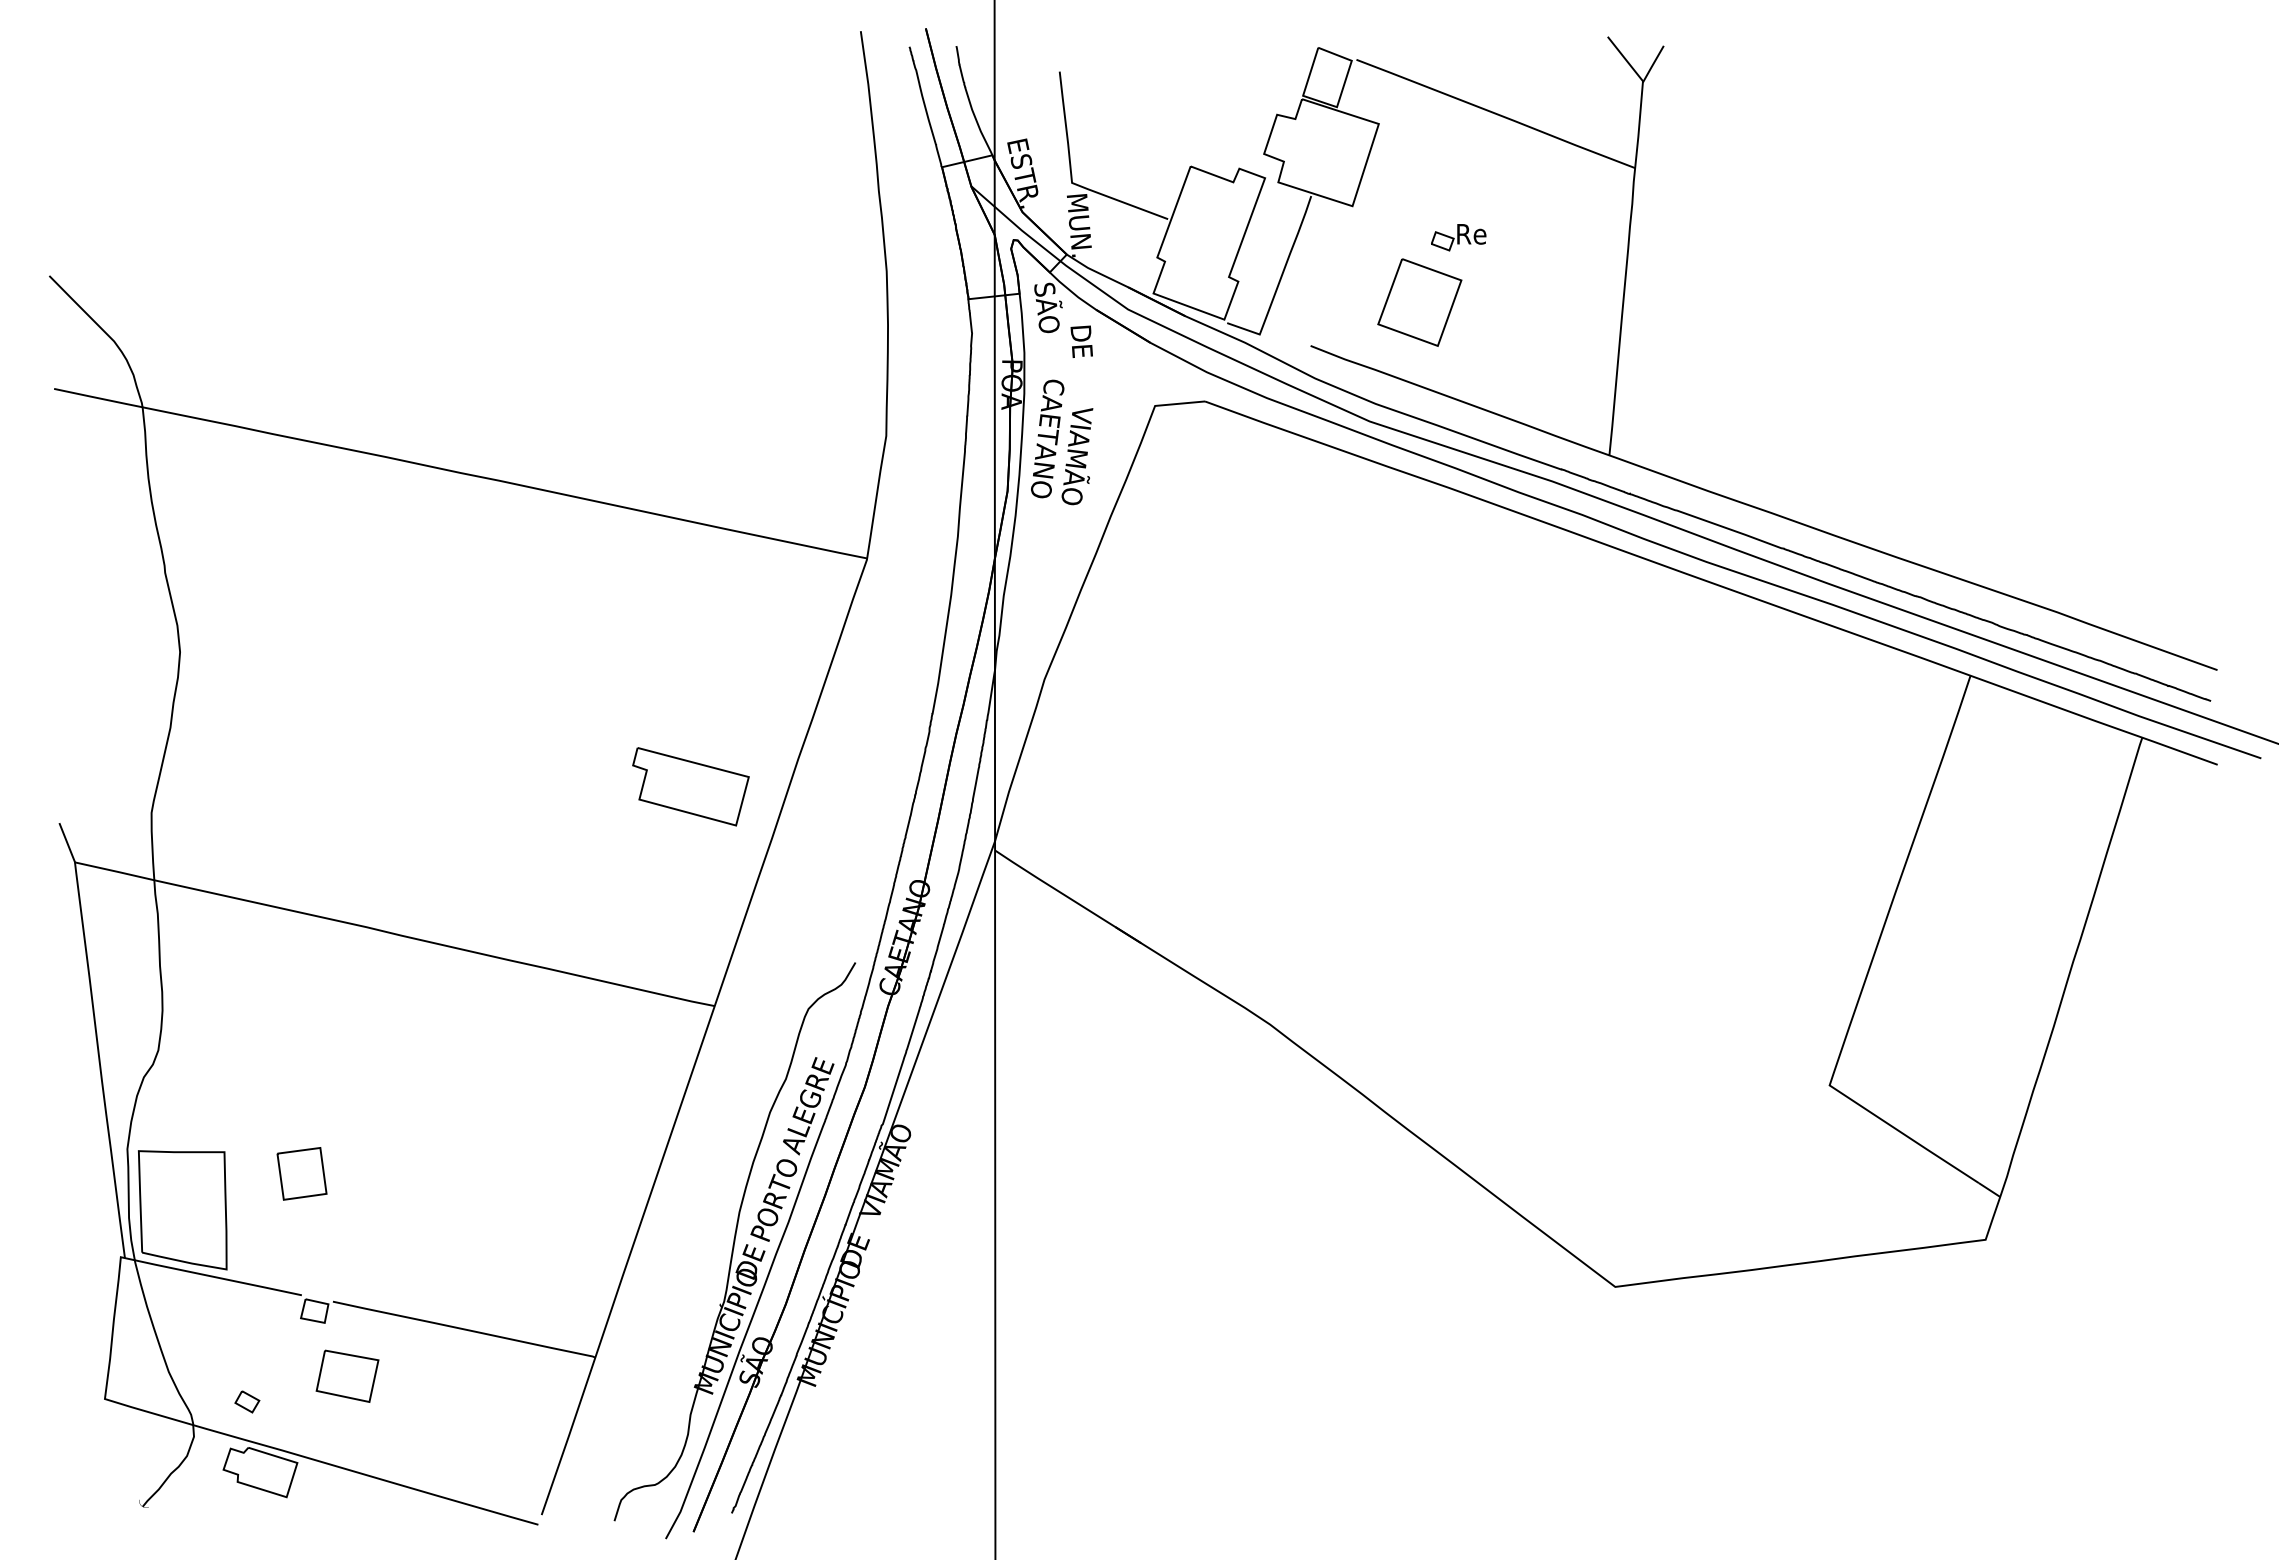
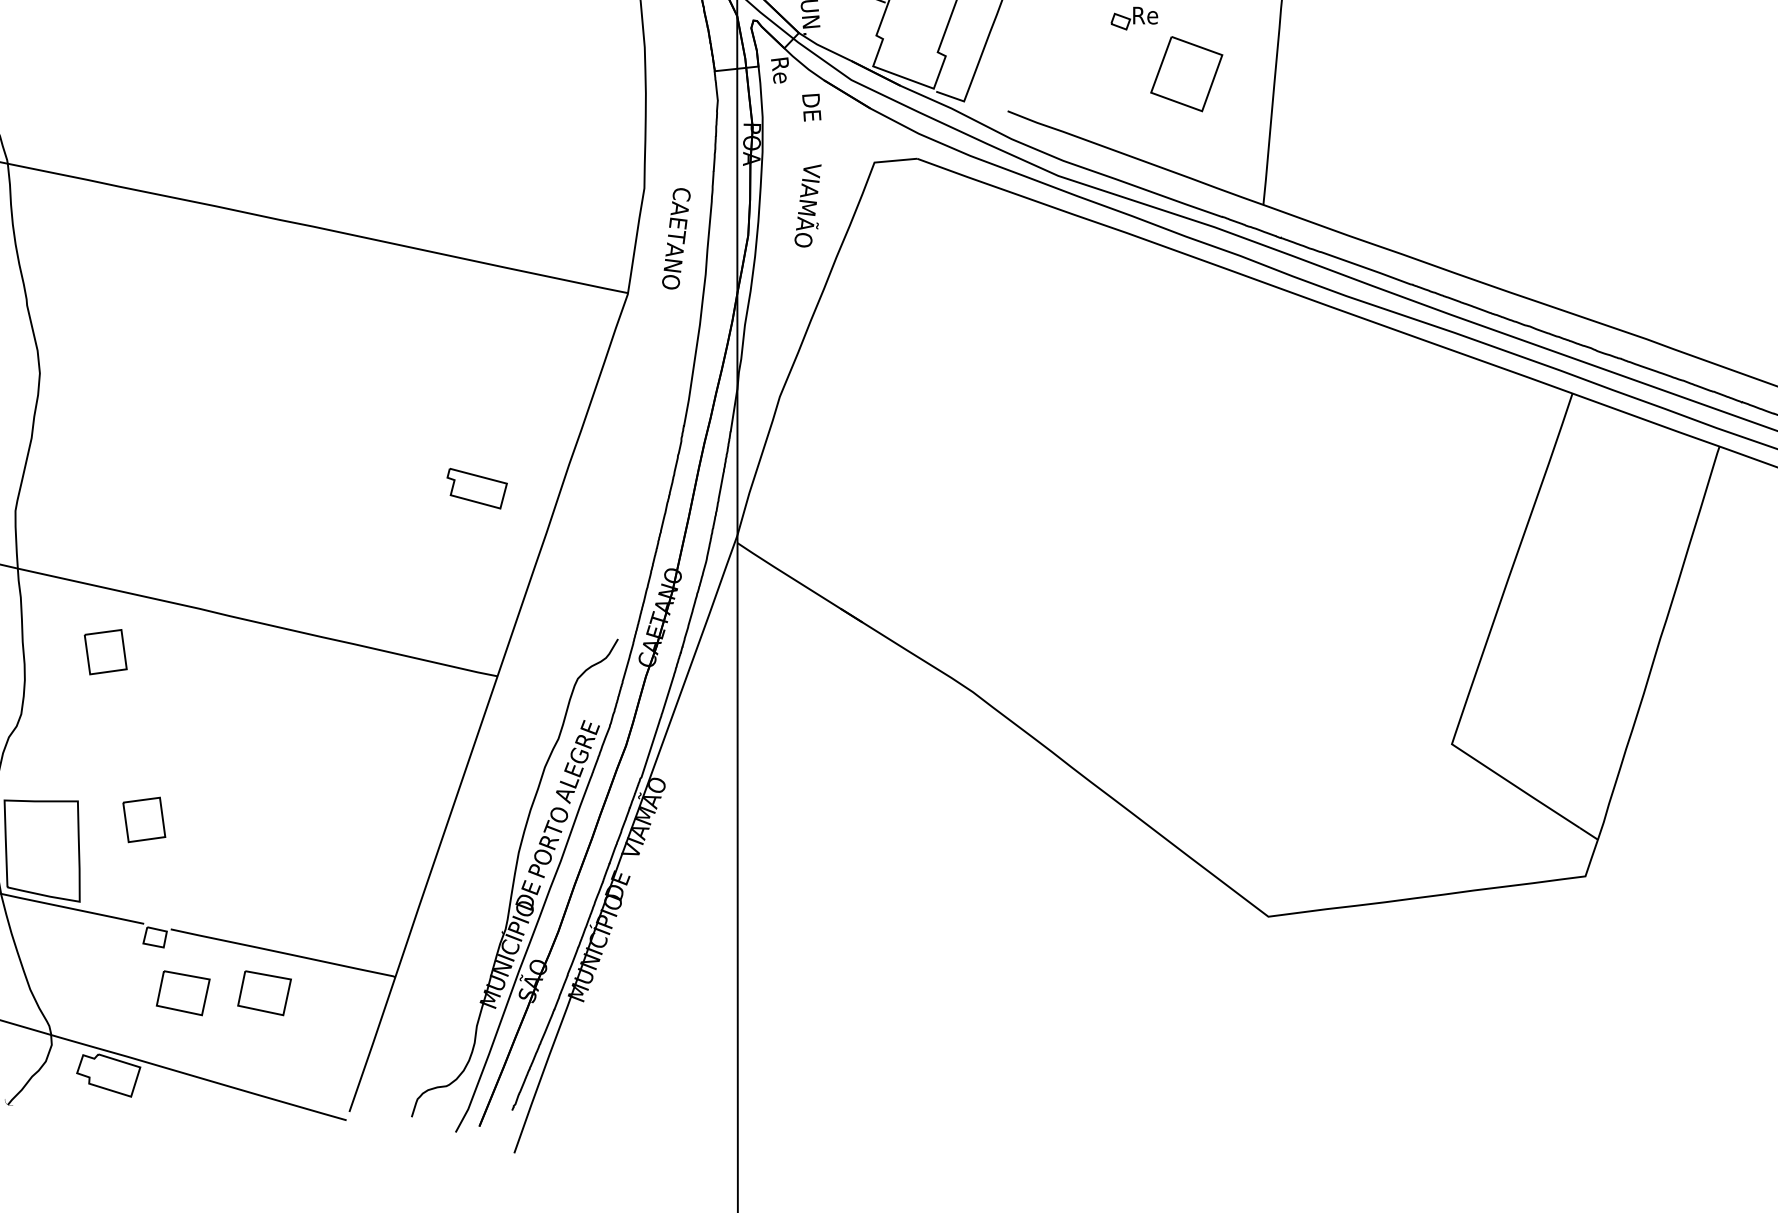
part: (1419, 302) -> (1186, 74), moved
text: (1048, 307) -> (783, 78), SÃO -> Re
text: (1047, 438) -> (676, 238), moved
part: (690, 786) -> (476, 488), size x0.6
part: (256, 977) -> (105, 651), added
part: (442, 1375) -> (264, 992), added
part: (247, 1401) -> (97, 1014), removed

